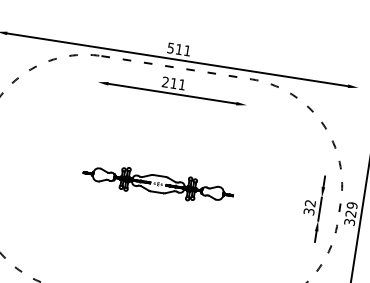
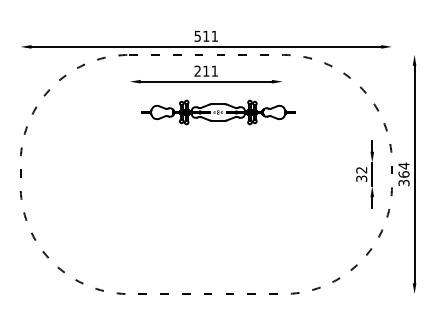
part: (158, 184) -> (218, 112), moved
text: (351, 209) -> (403, 169), 329 -> 364

